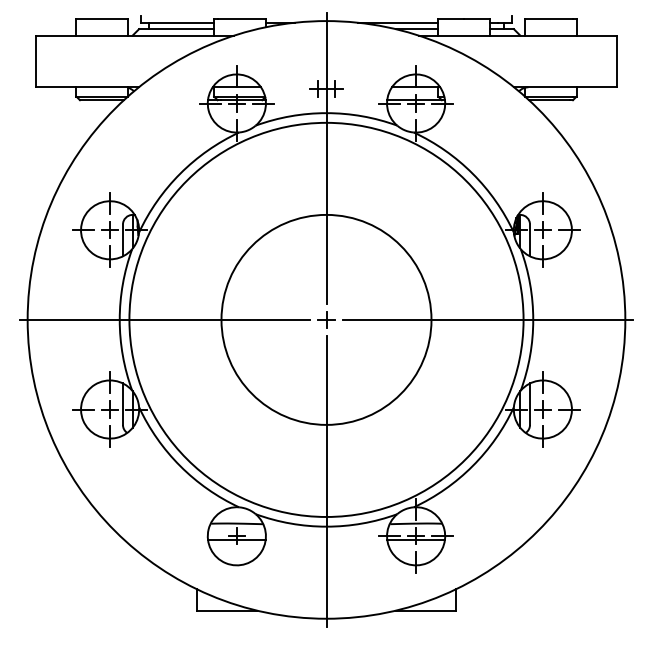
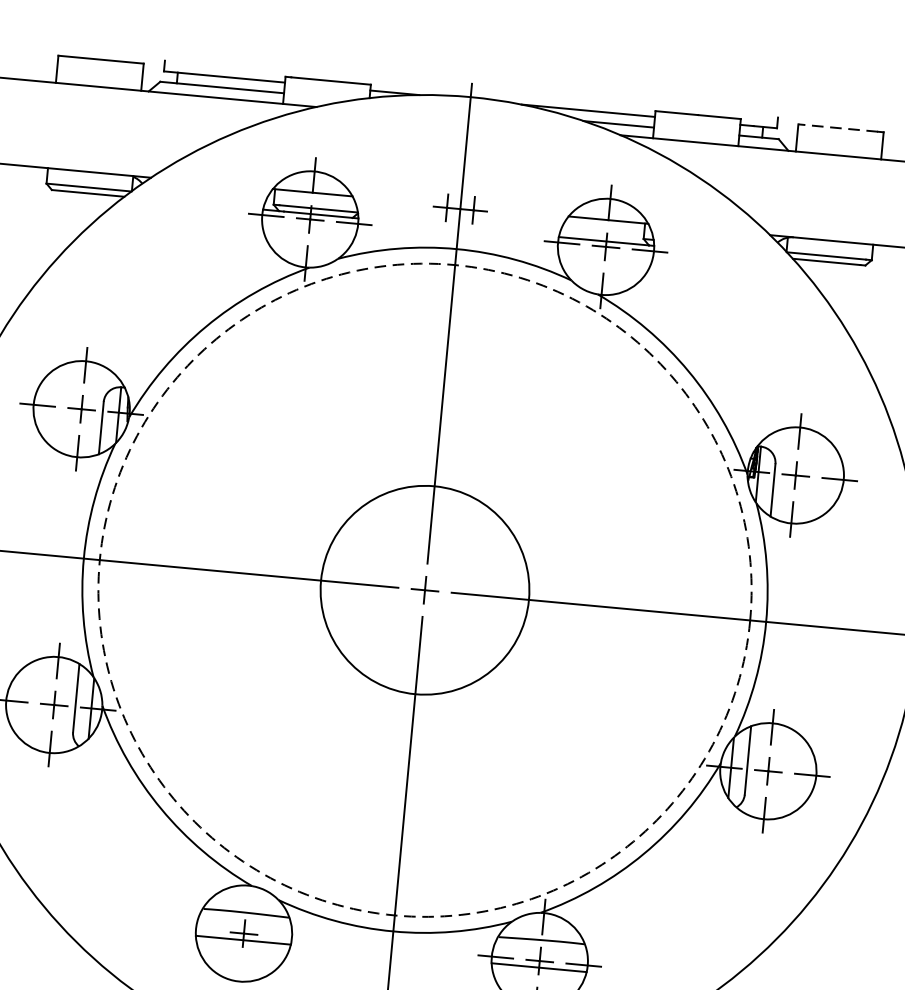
line: (548, 19) -> (837, 128), solid -> dashed
circle: (326, 319) -> (425, 589), size x0.6
circle: (326, 319) -> (425, 589), solid -> dashed

